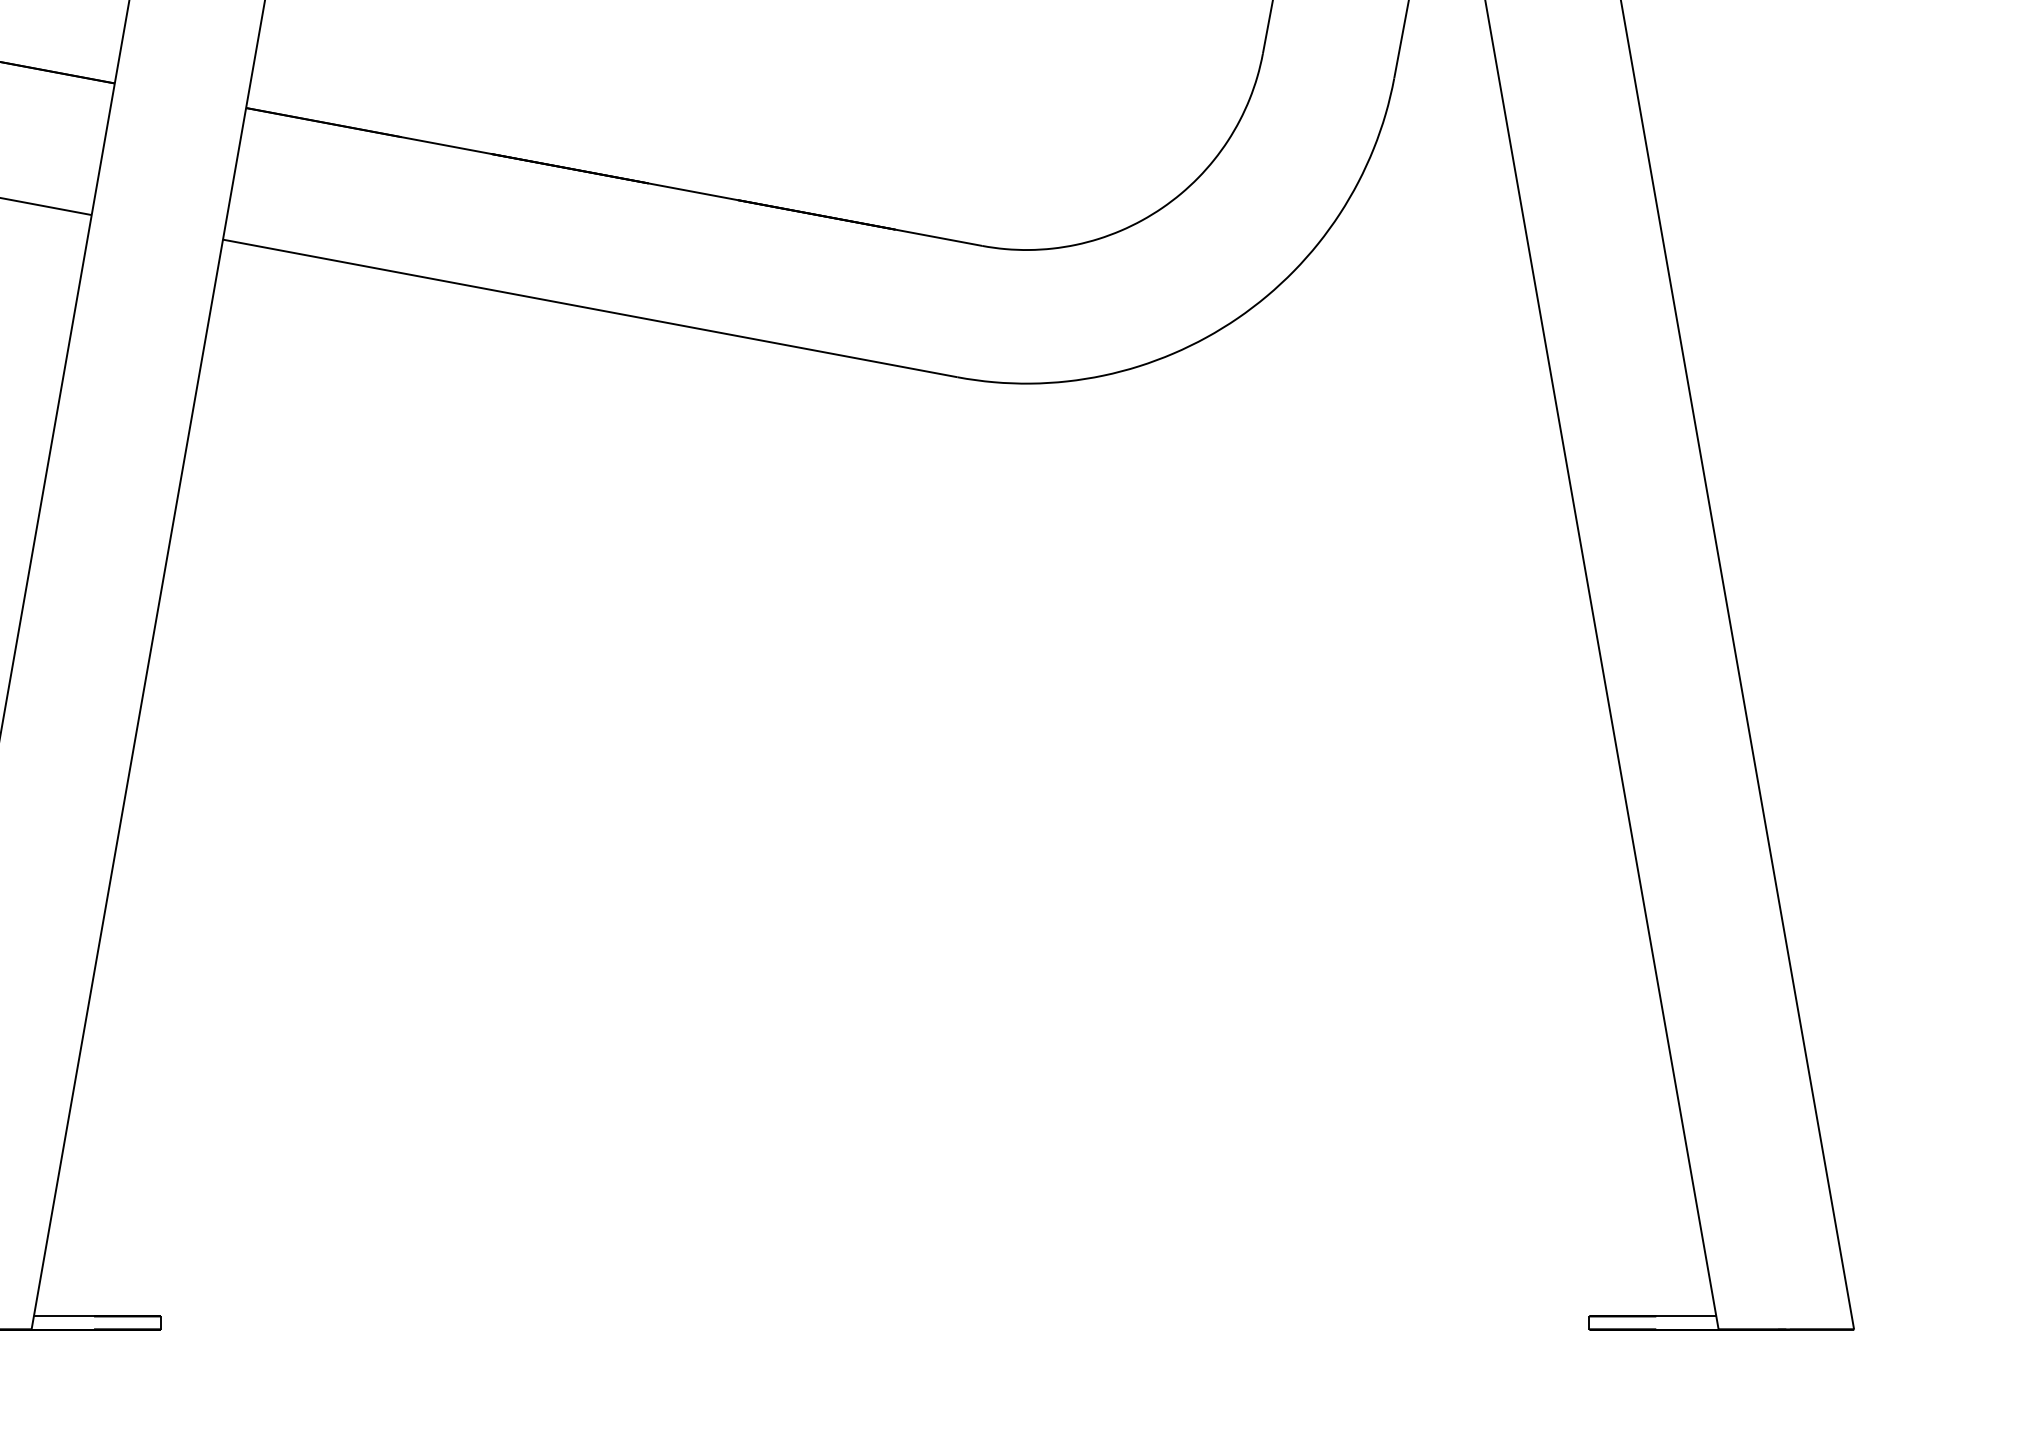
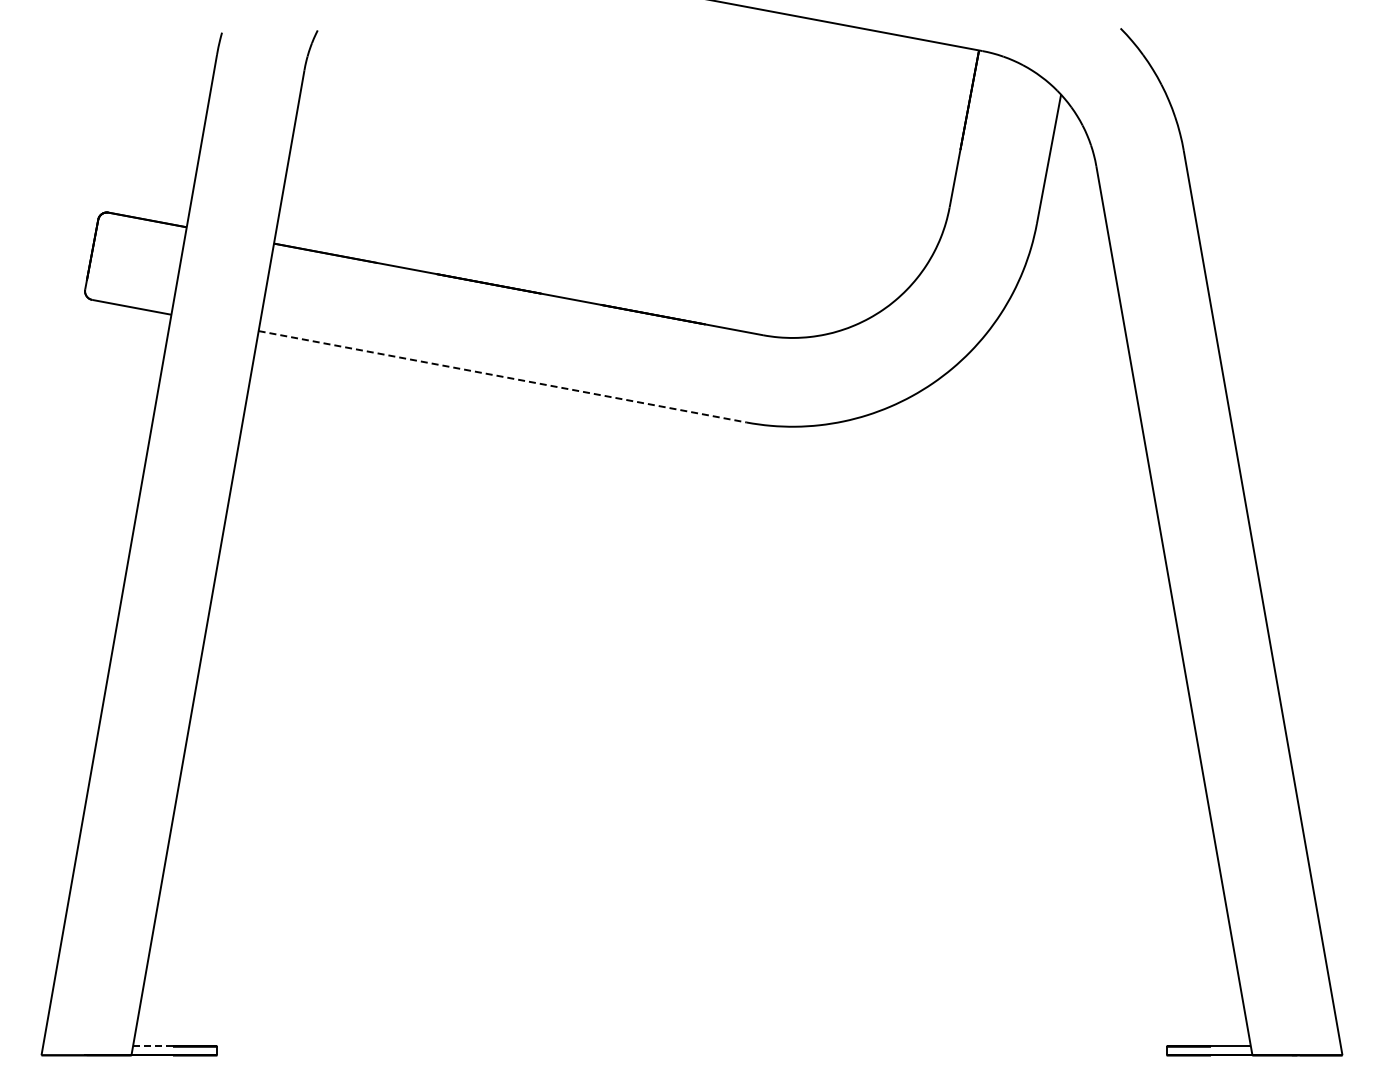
line: (591, 308) -> (503, 376), solid -> dashed
line: (64, 1316) -> (153, 1046), solid -> dashed

